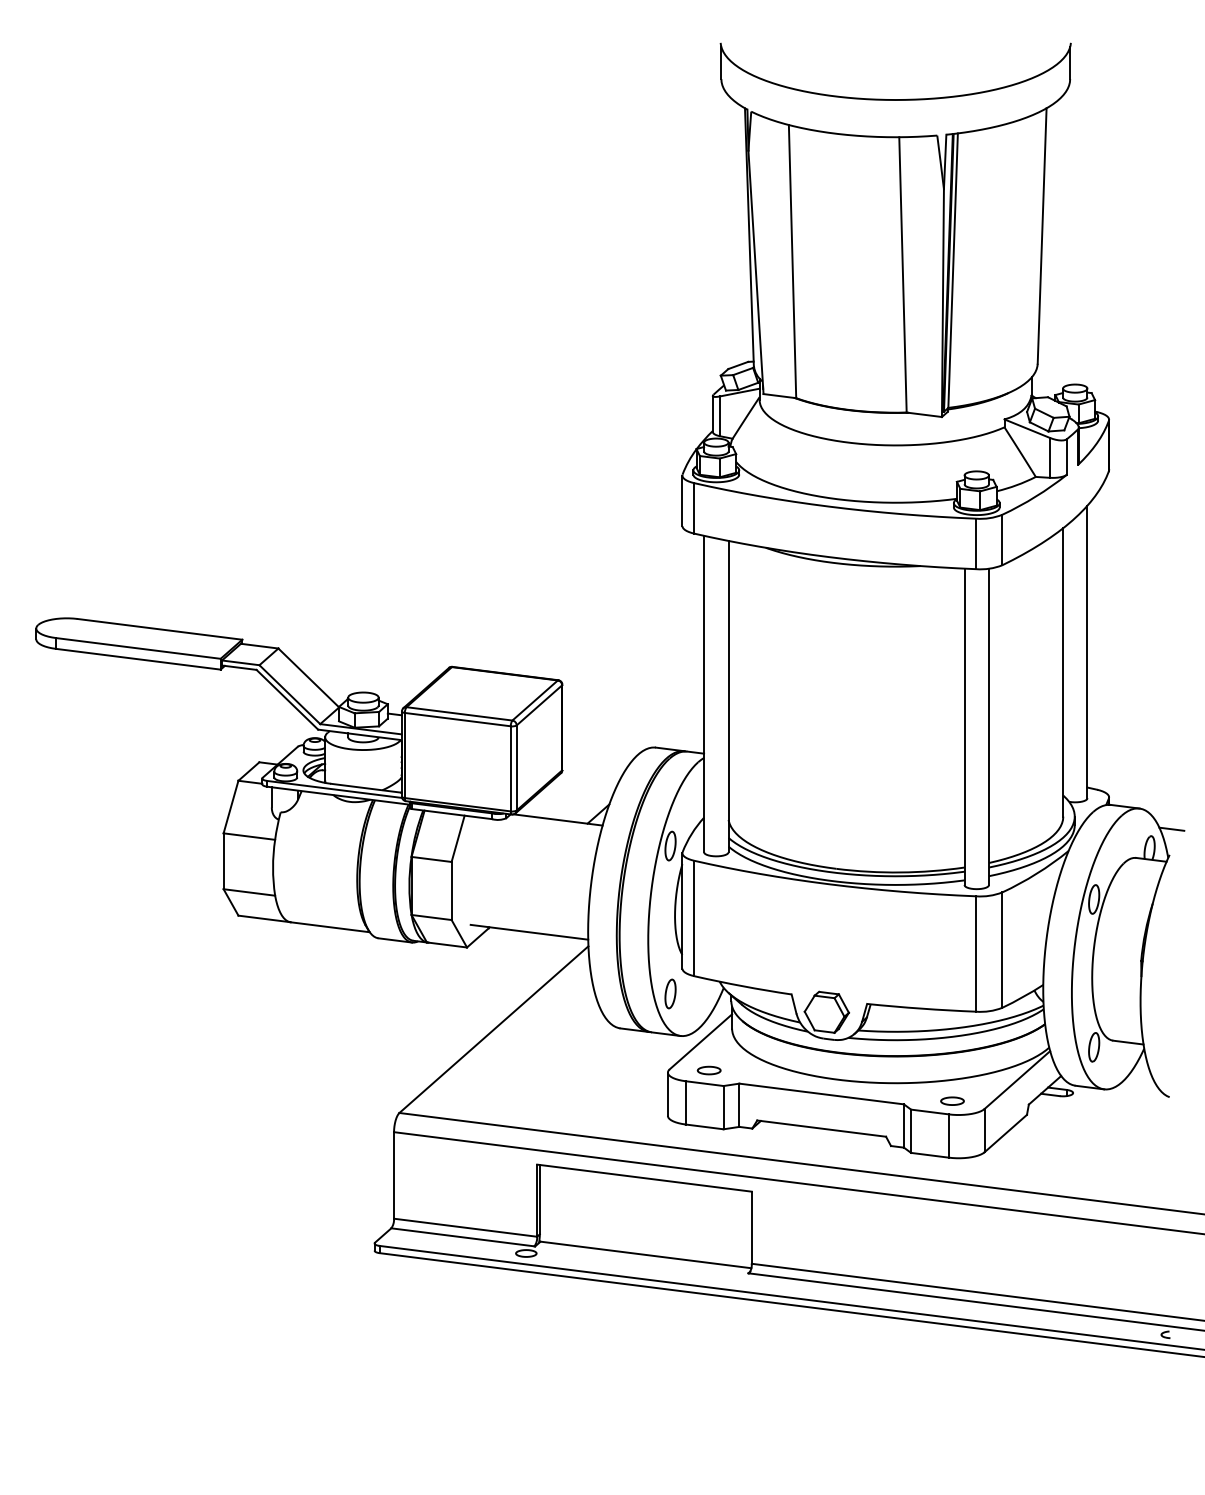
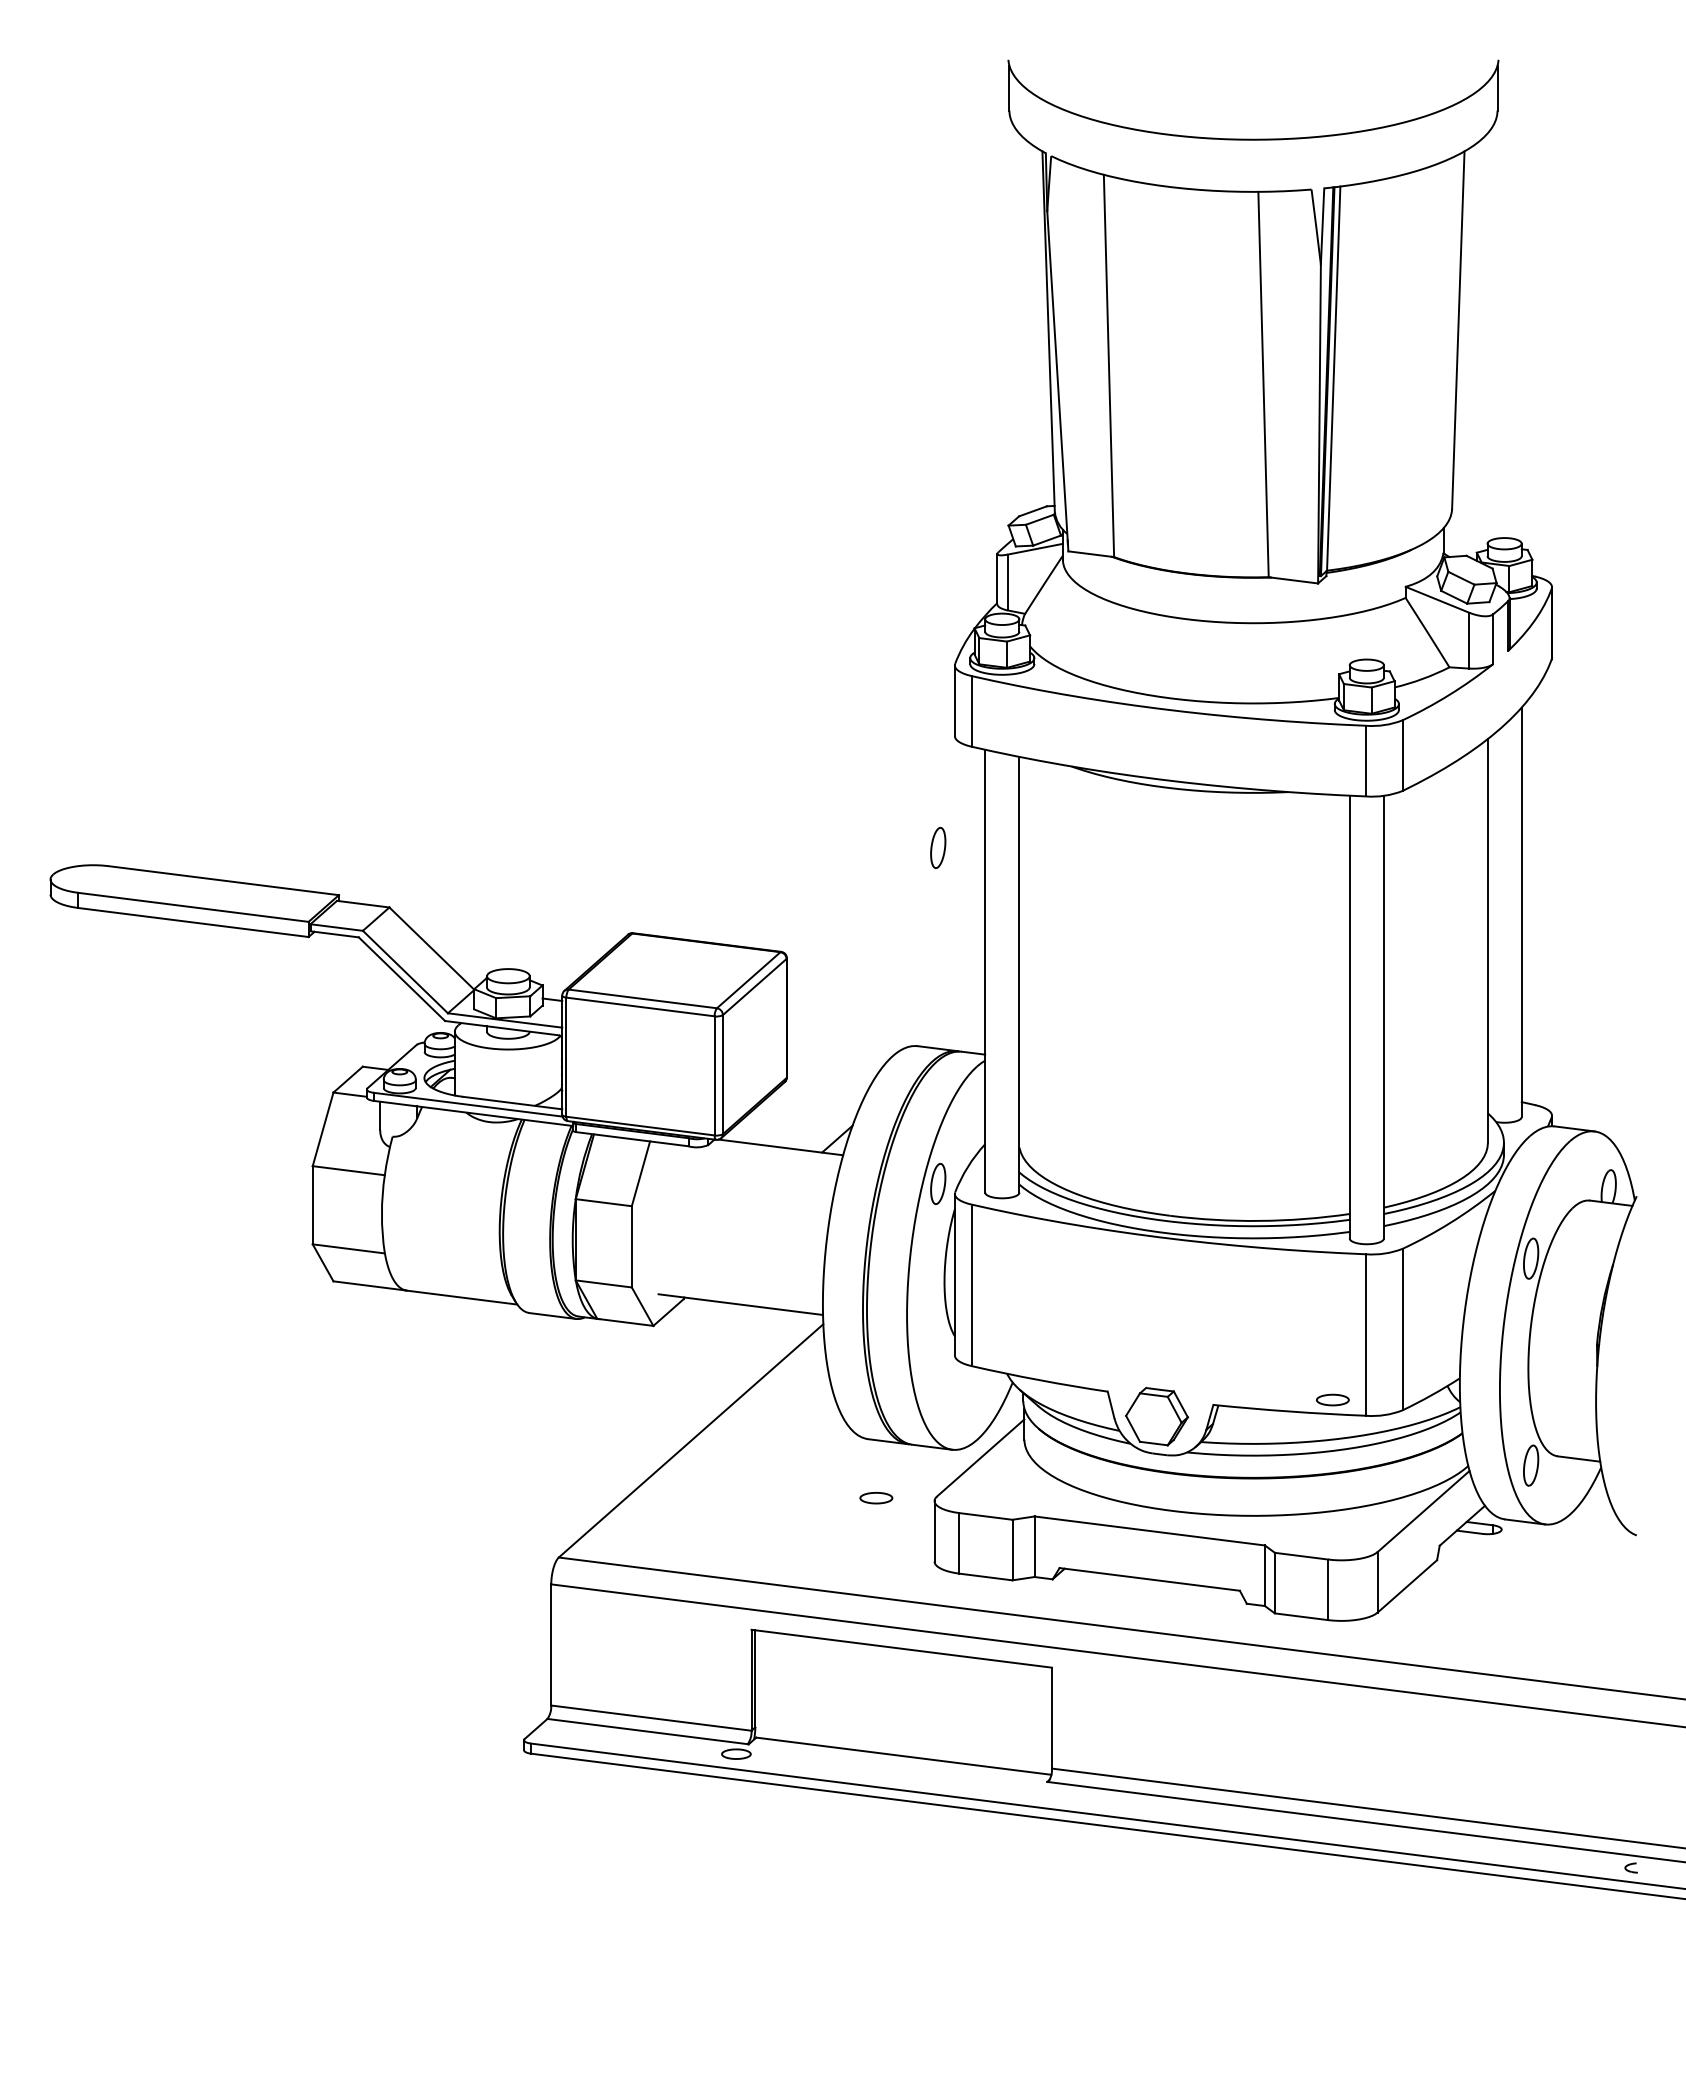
line: (1171, 829) -> (1639, 1160), removed
part: (670, 993) -> (938, 847), moved
part: (709, 1070) -> (876, 1498), moved
part: (952, 1100) -> (1332, 1399), moved

